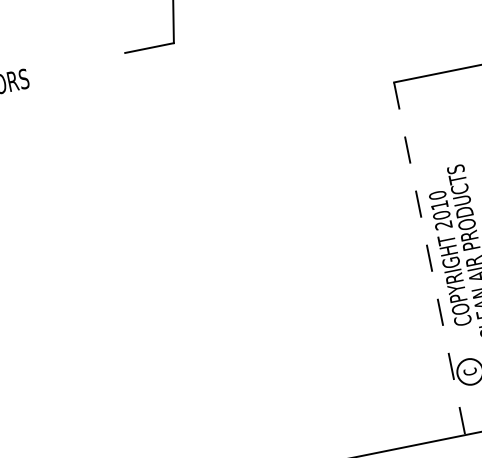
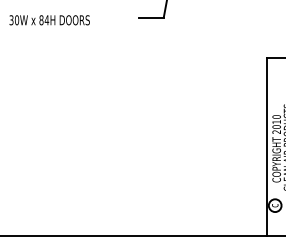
line: (429, 257) -> (266, 146), dashed -> solid

